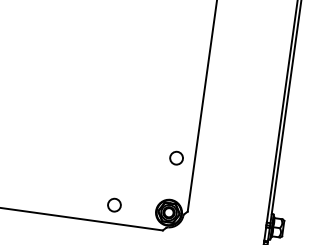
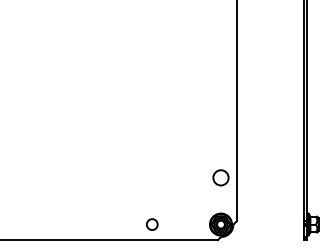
circle: (176, 157) -> (220, 177), size x1.4
circle: (114, 205) -> (152, 224), moved

